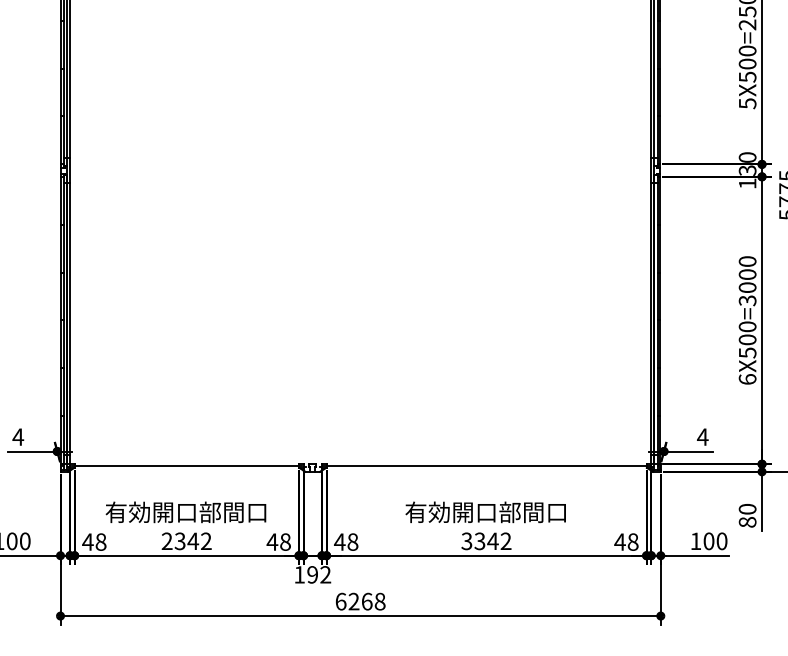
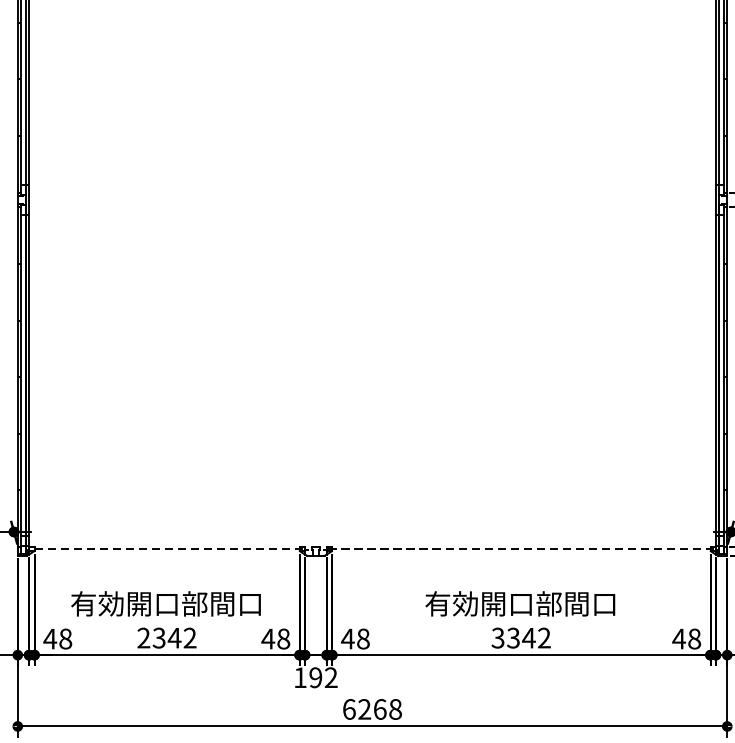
line: (186, 466) -> (166, 549), solid -> dashed
line: (487, 466) -> (522, 549), solid -> dashed

